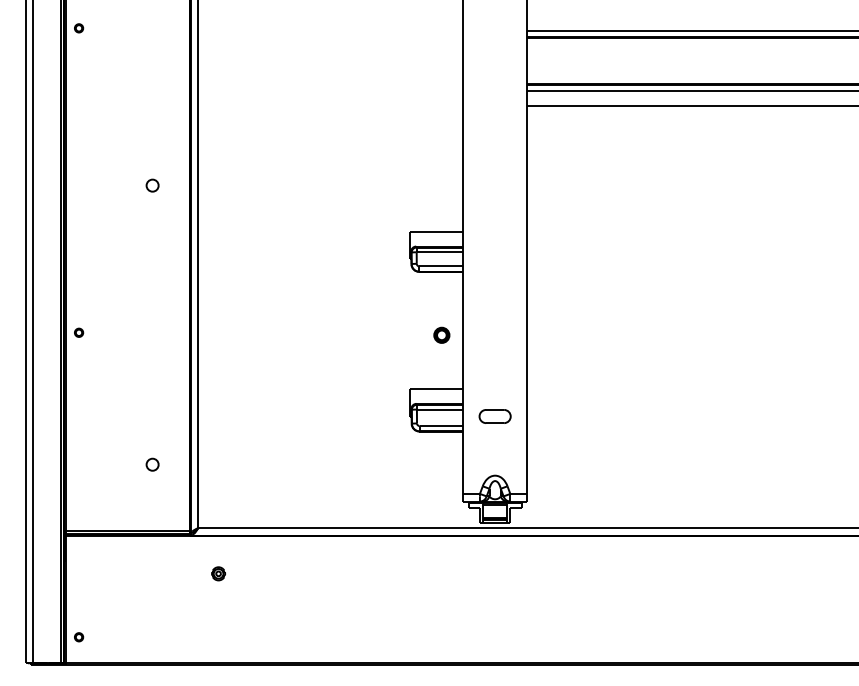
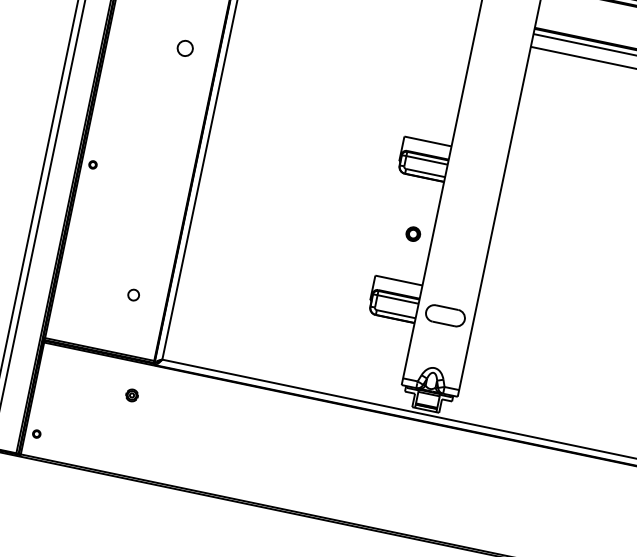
part: (152, 185) -> (185, 48), size x1.4
part: (494, 416) -> (444, 315), size x1.4
part: (218, 573) -> (132, 395), moved

